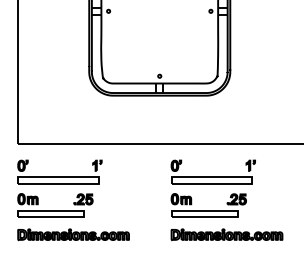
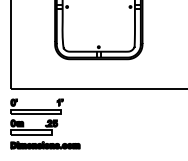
part: (227, 199) -> (140, 123), removed

